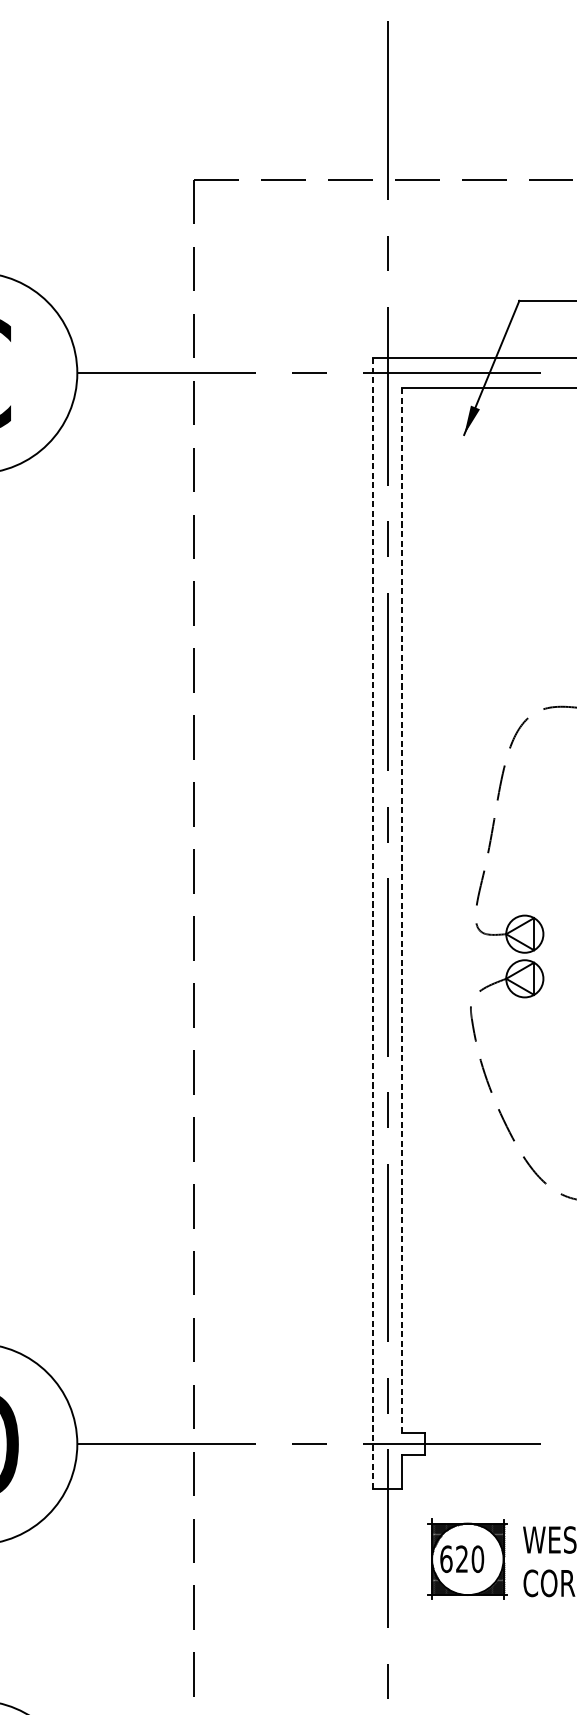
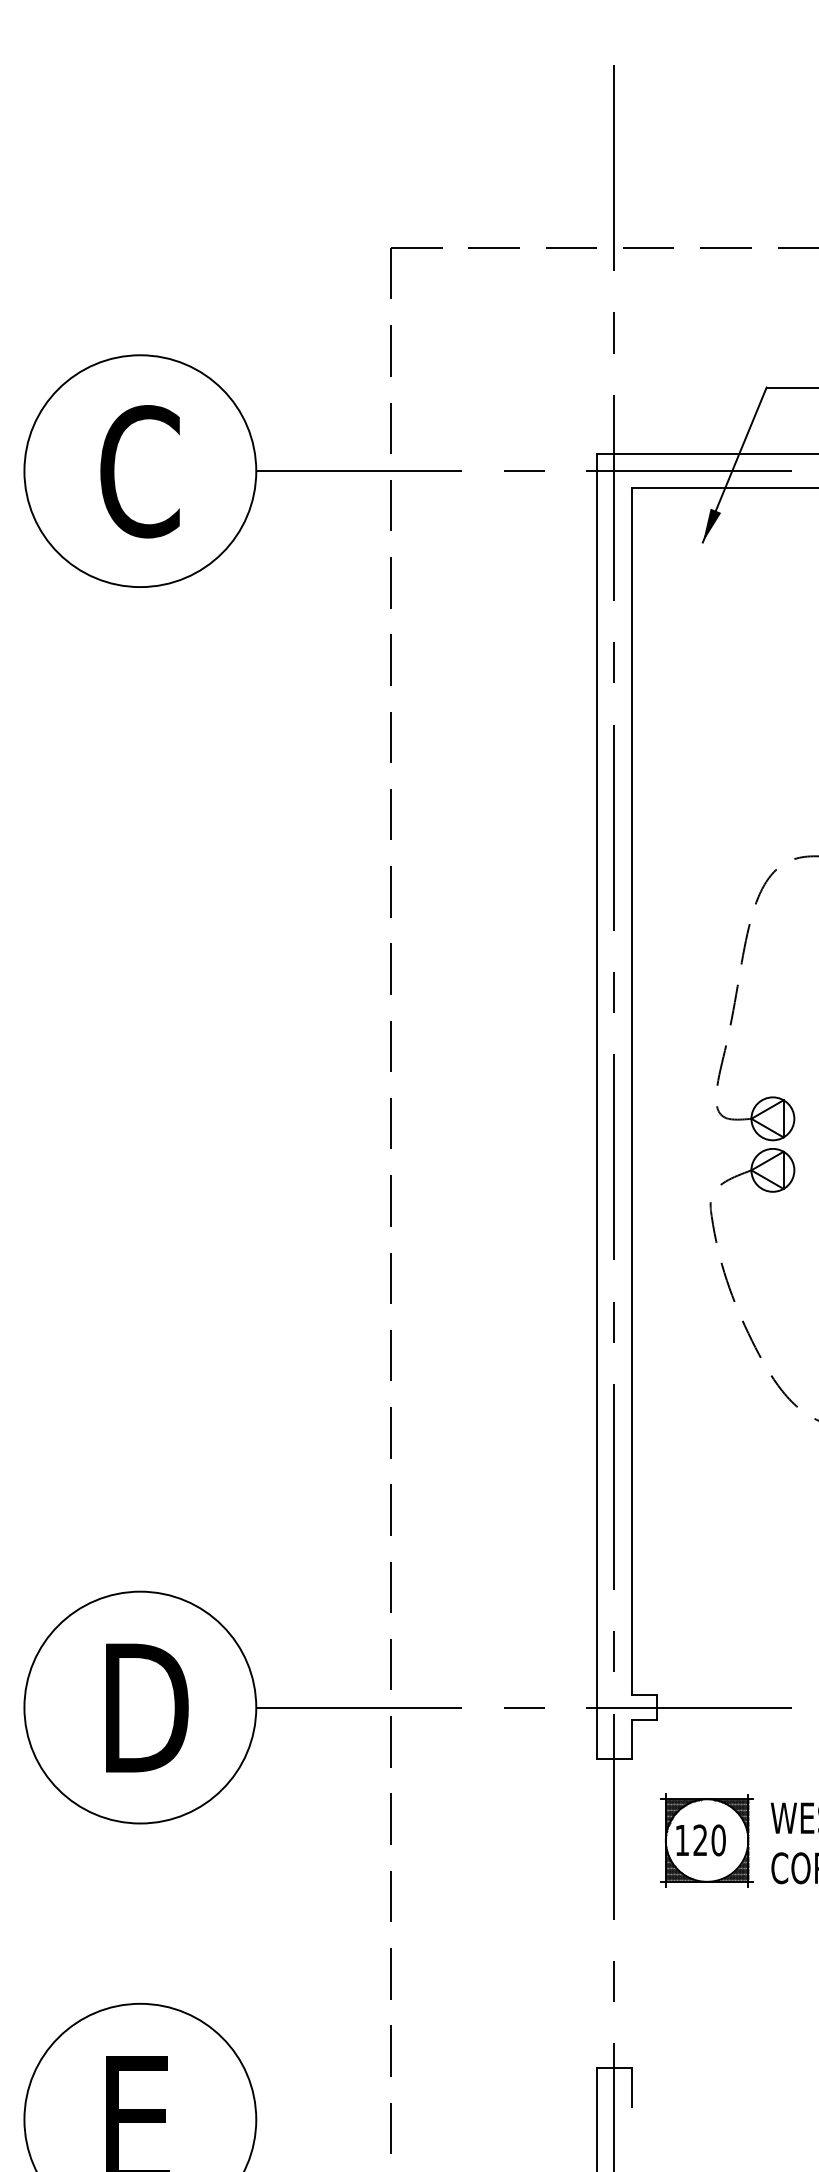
line: (402, 911) -> (631, 1092), dashed -> solid
line: (372, 923) -> (597, 1106), dashed -> solid
text: (446, 1559) -> (682, 1840), 620 -> 120

